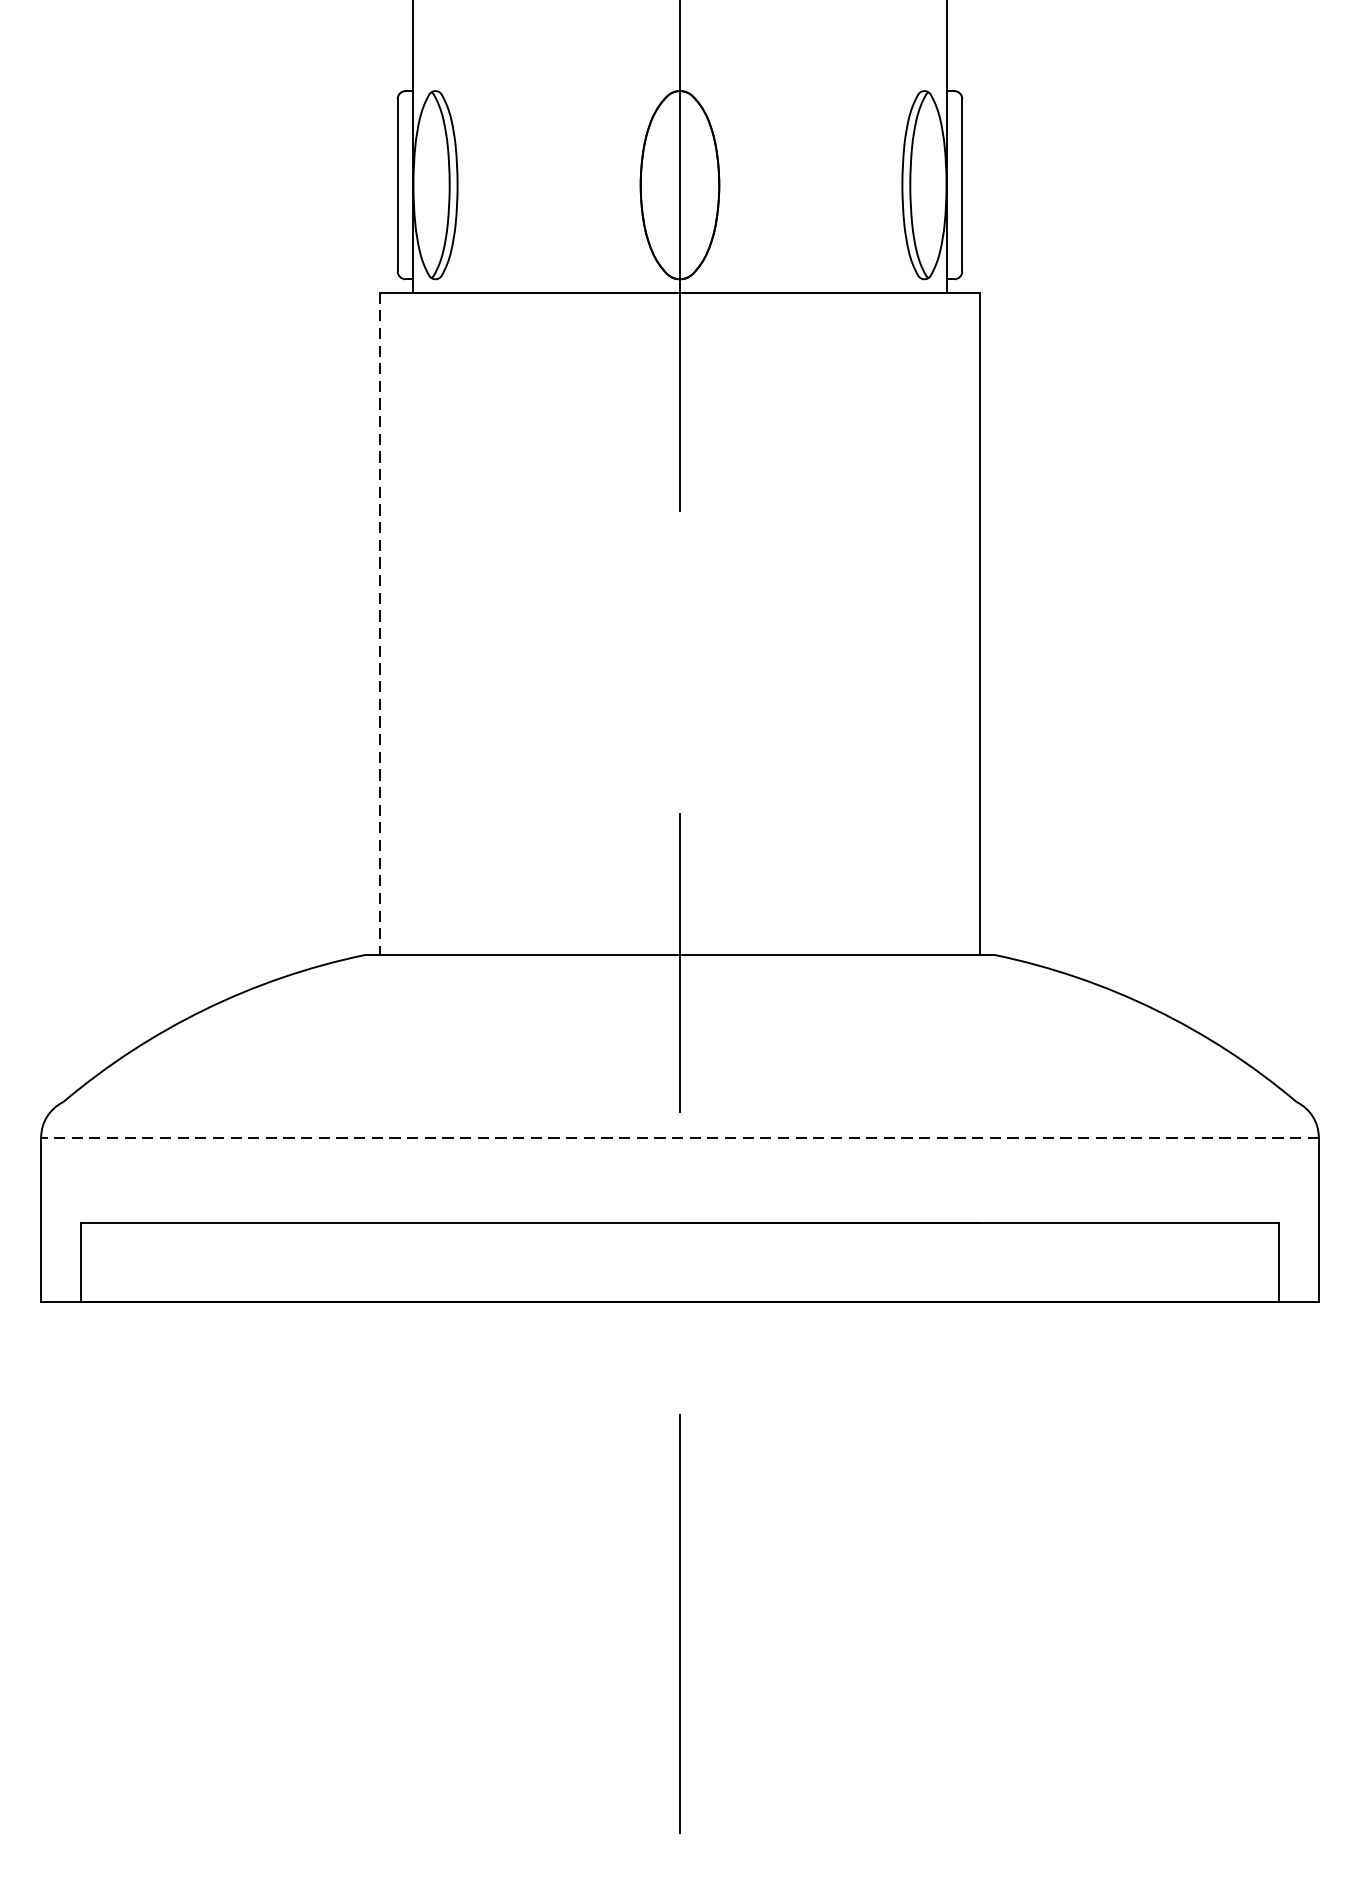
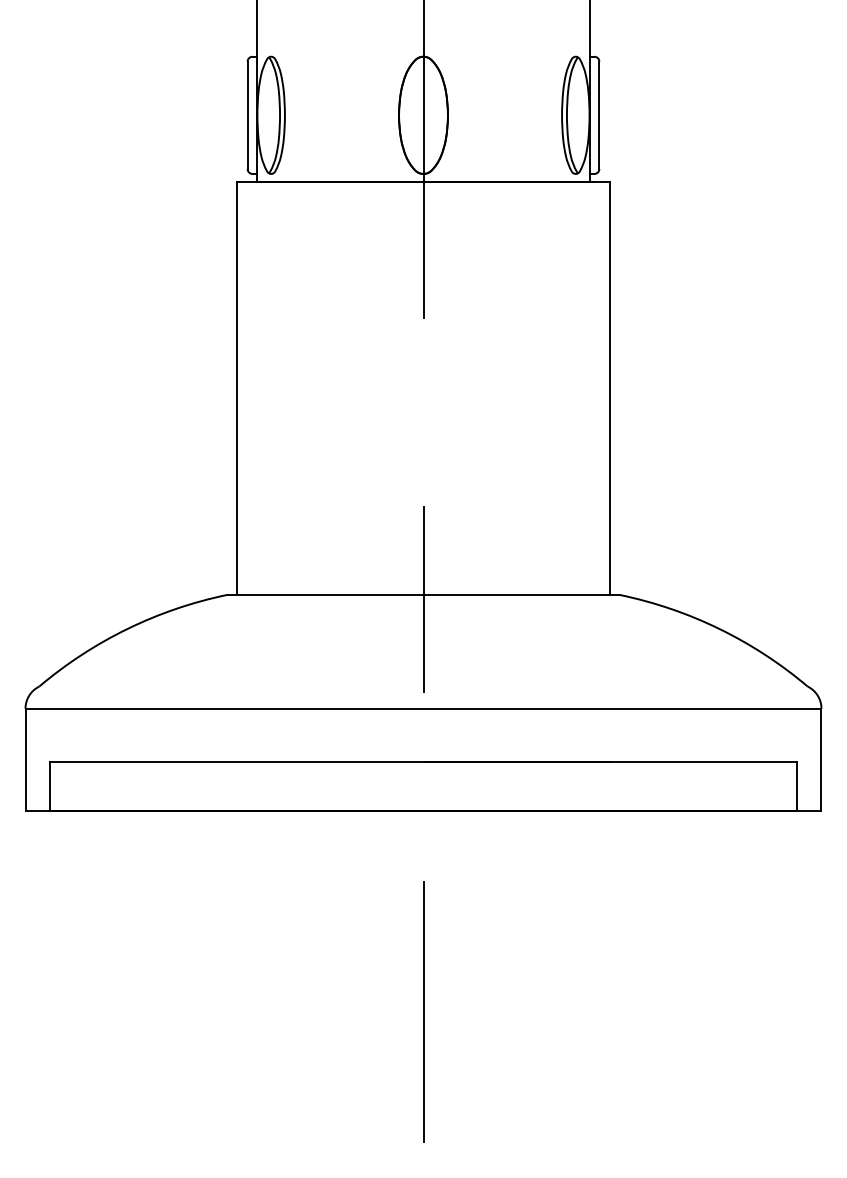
line: (379, 625) -> (236, 389), dashed -> solid
line: (680, 1137) -> (423, 708), dashed -> solid

